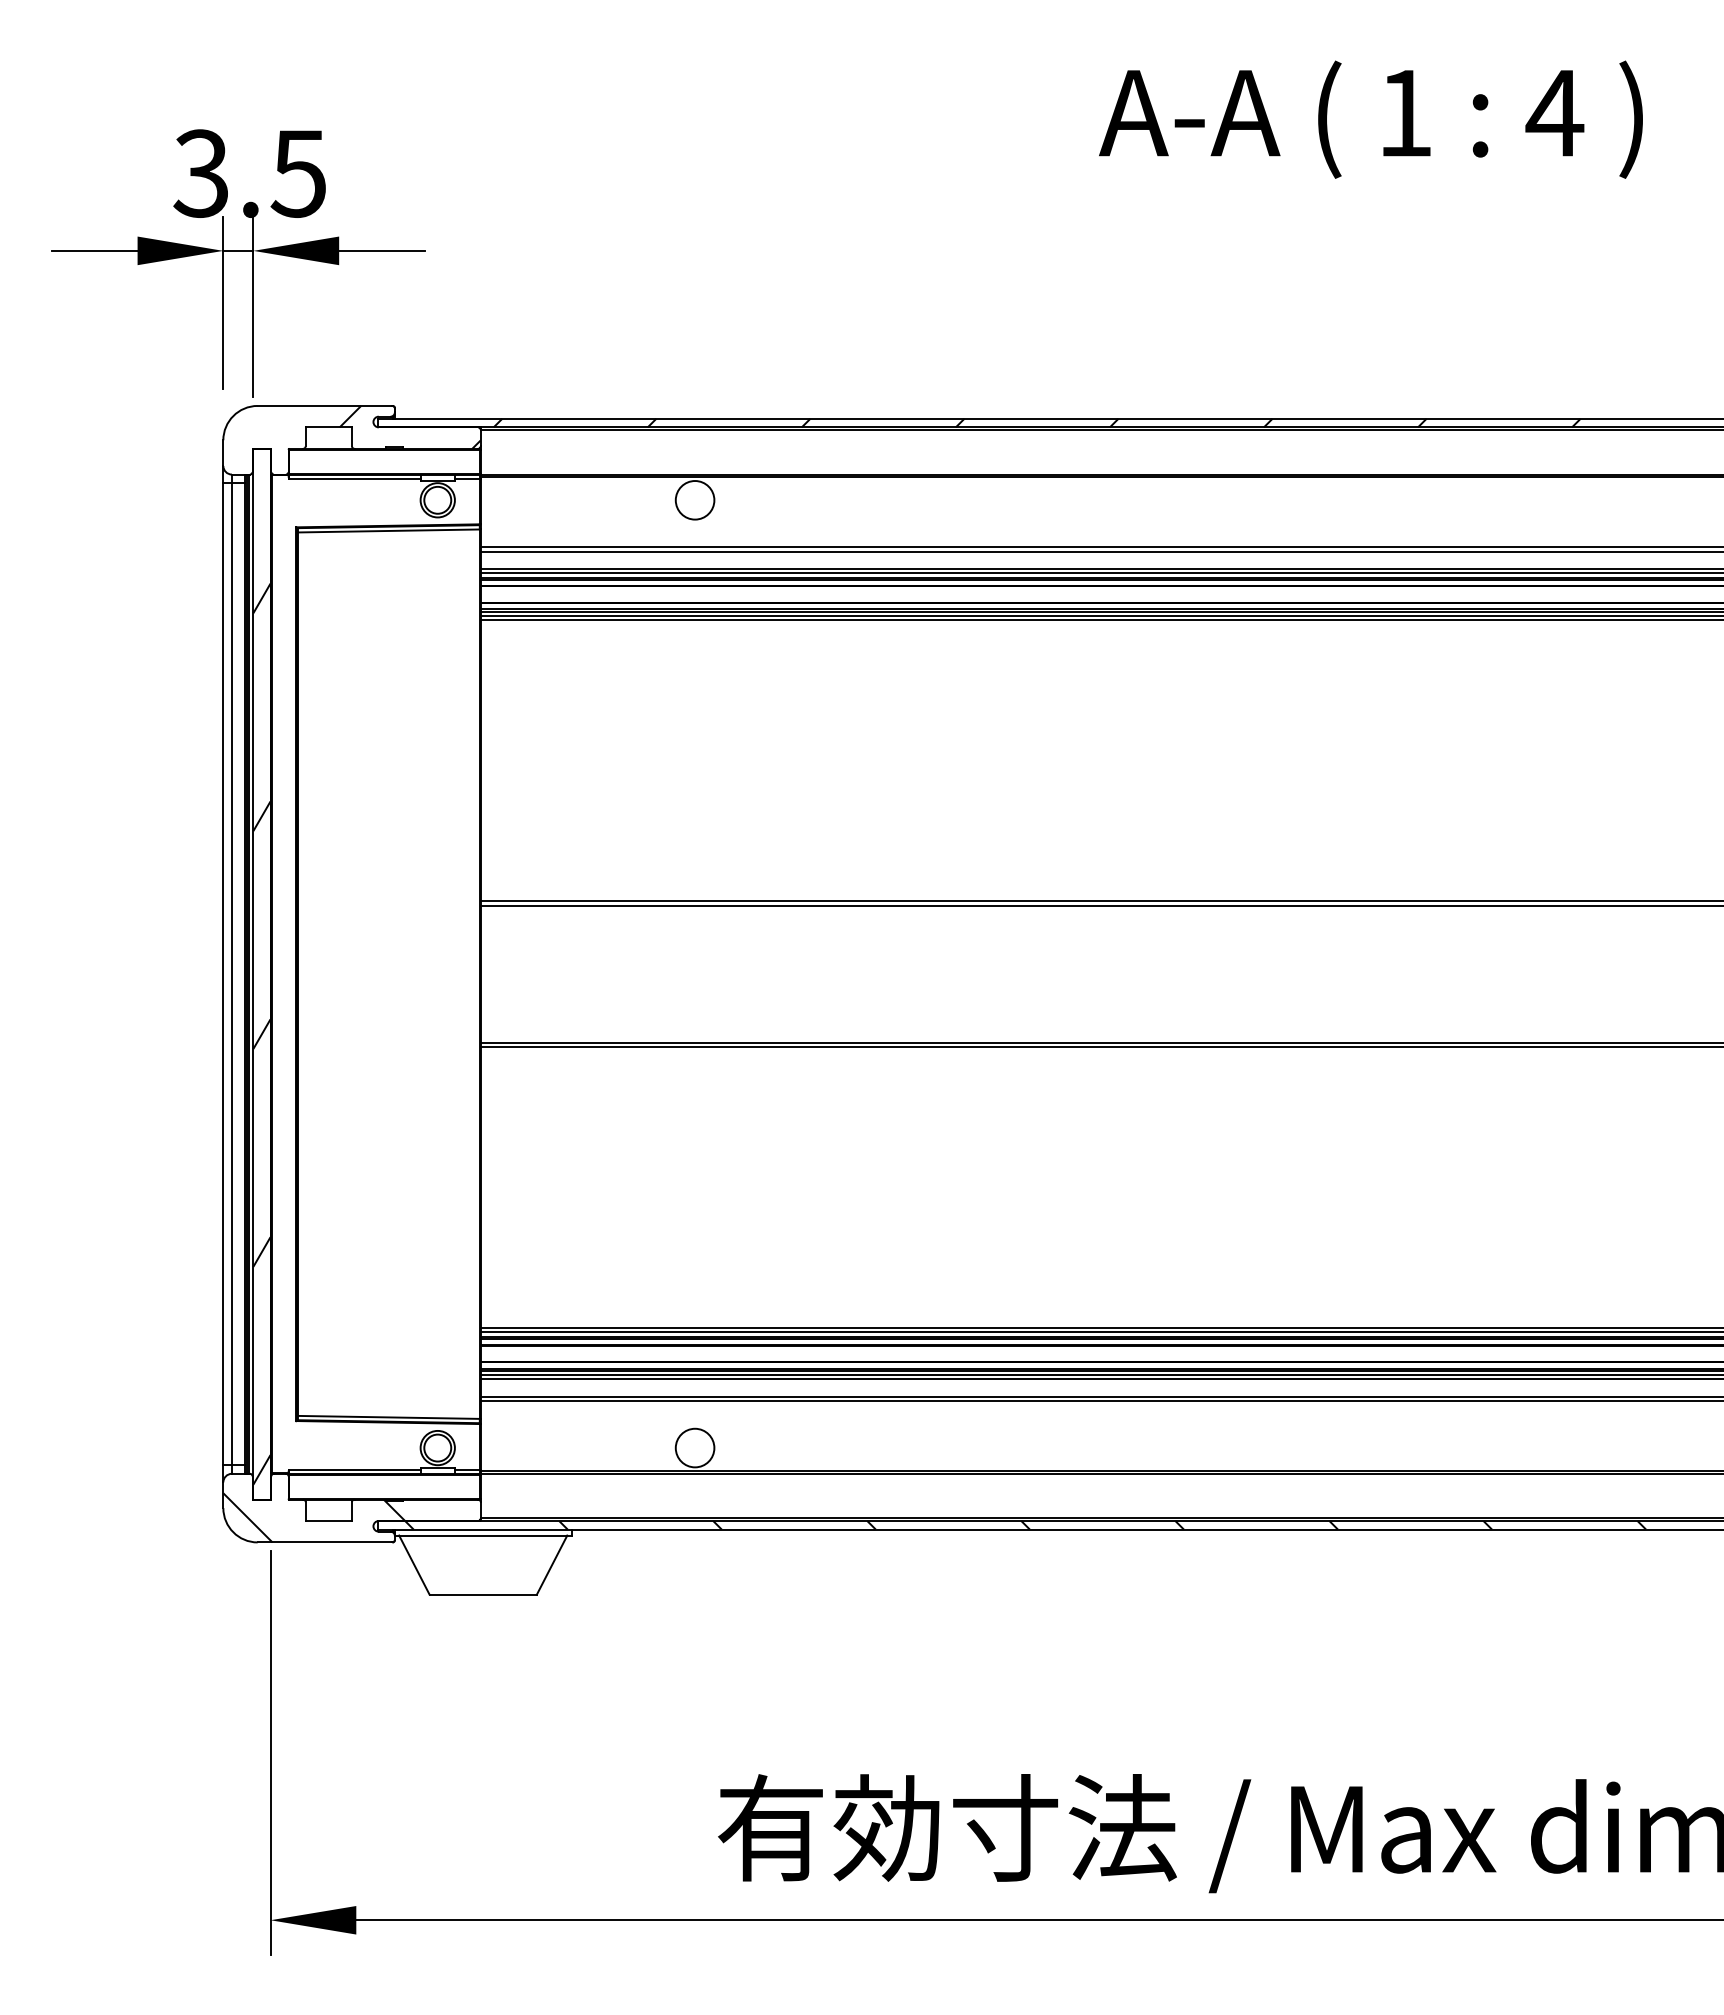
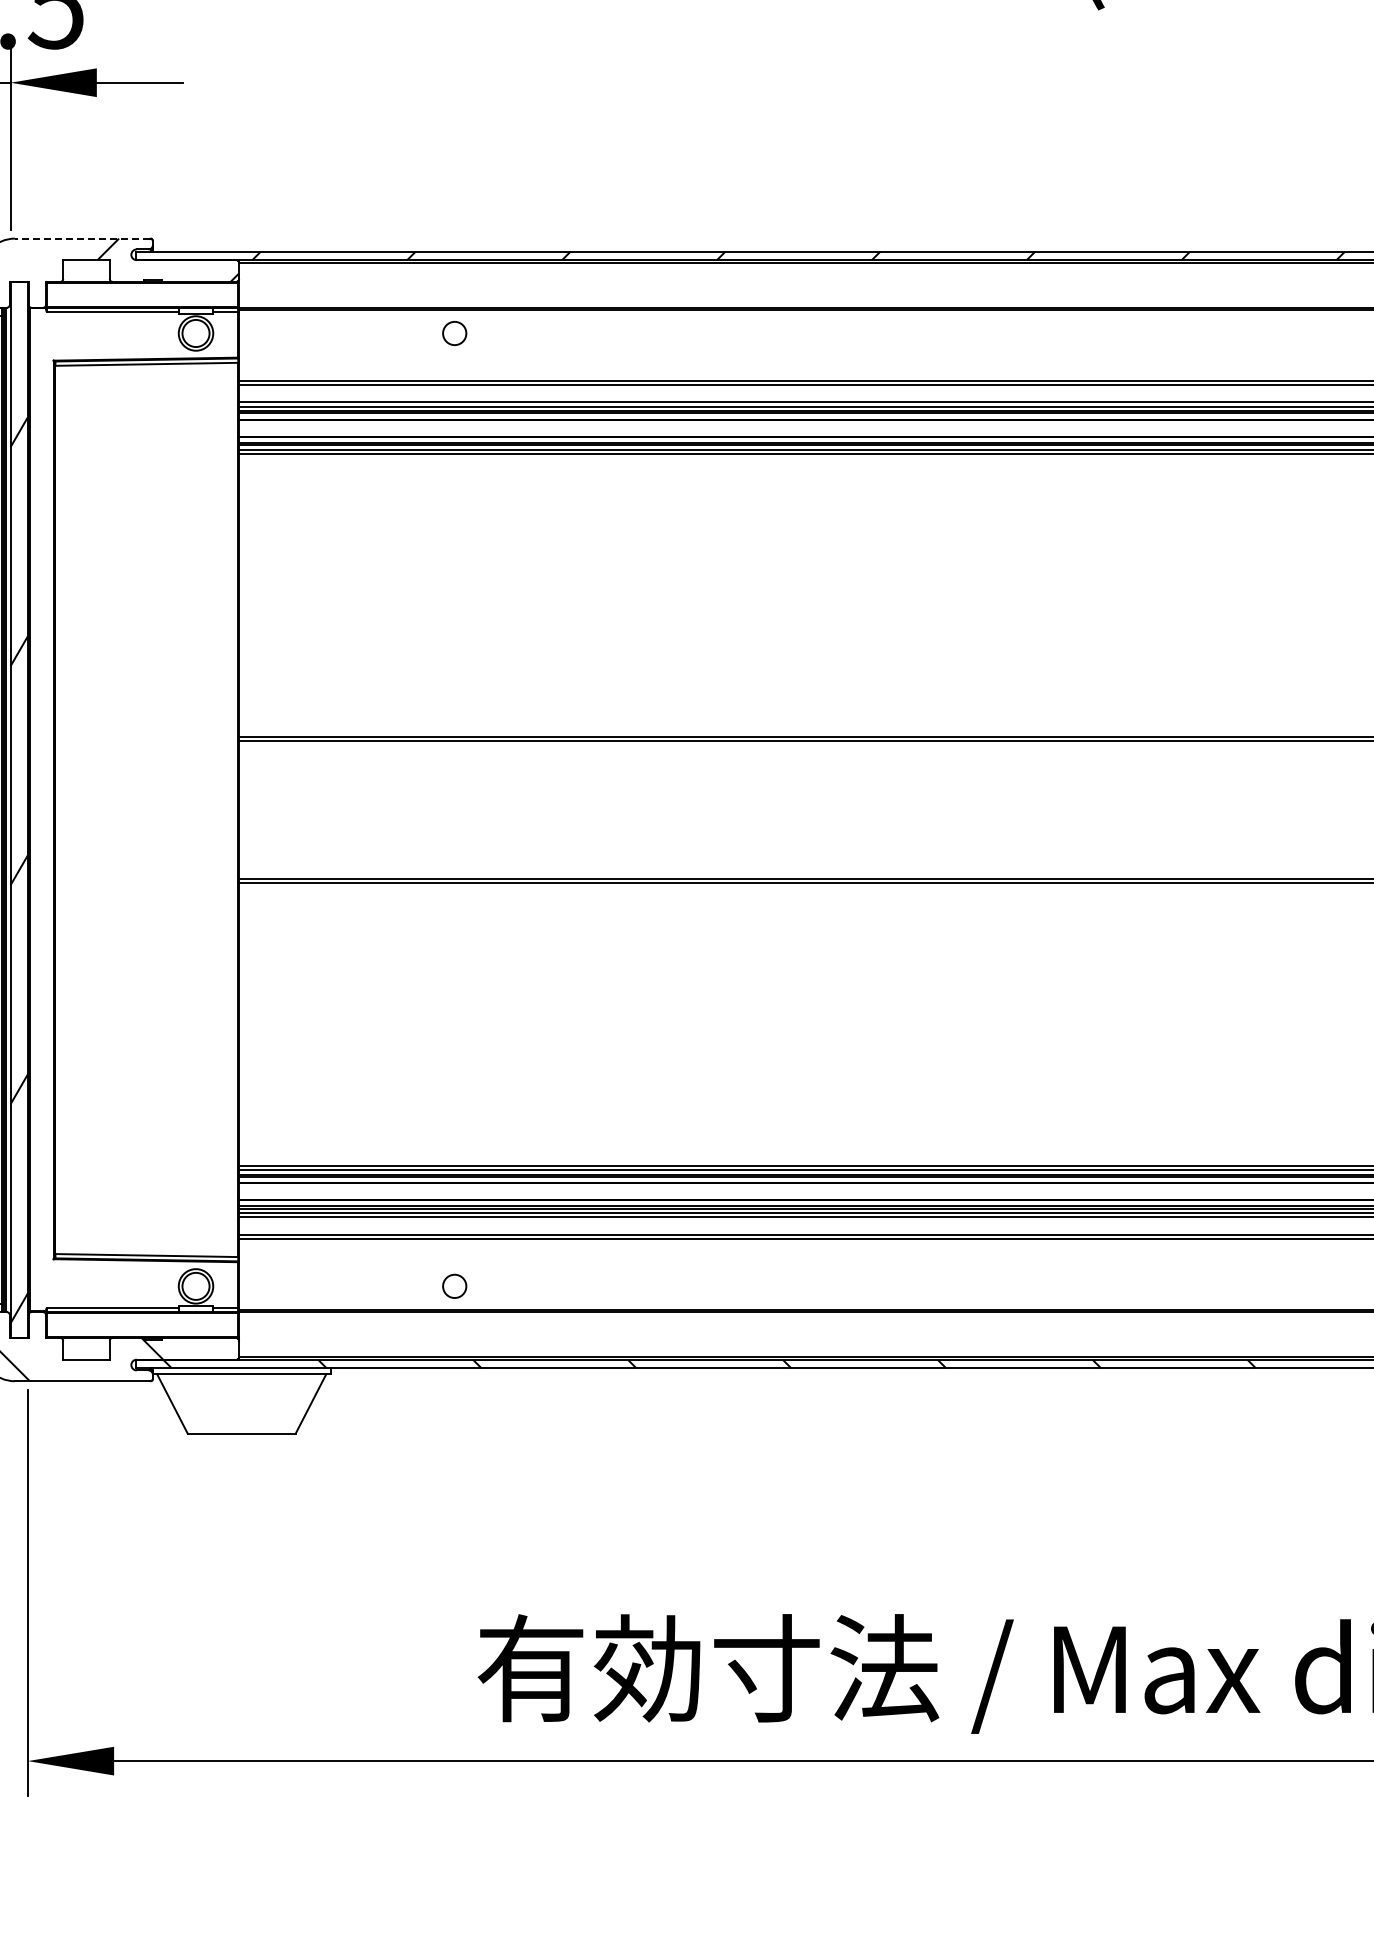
line: (324, 405) -> (82, 238), solid -> dashed
circle: (694, 500) -> (454, 333), size x0.6
circle: (694, 1447) -> (454, 1285), size x0.6

